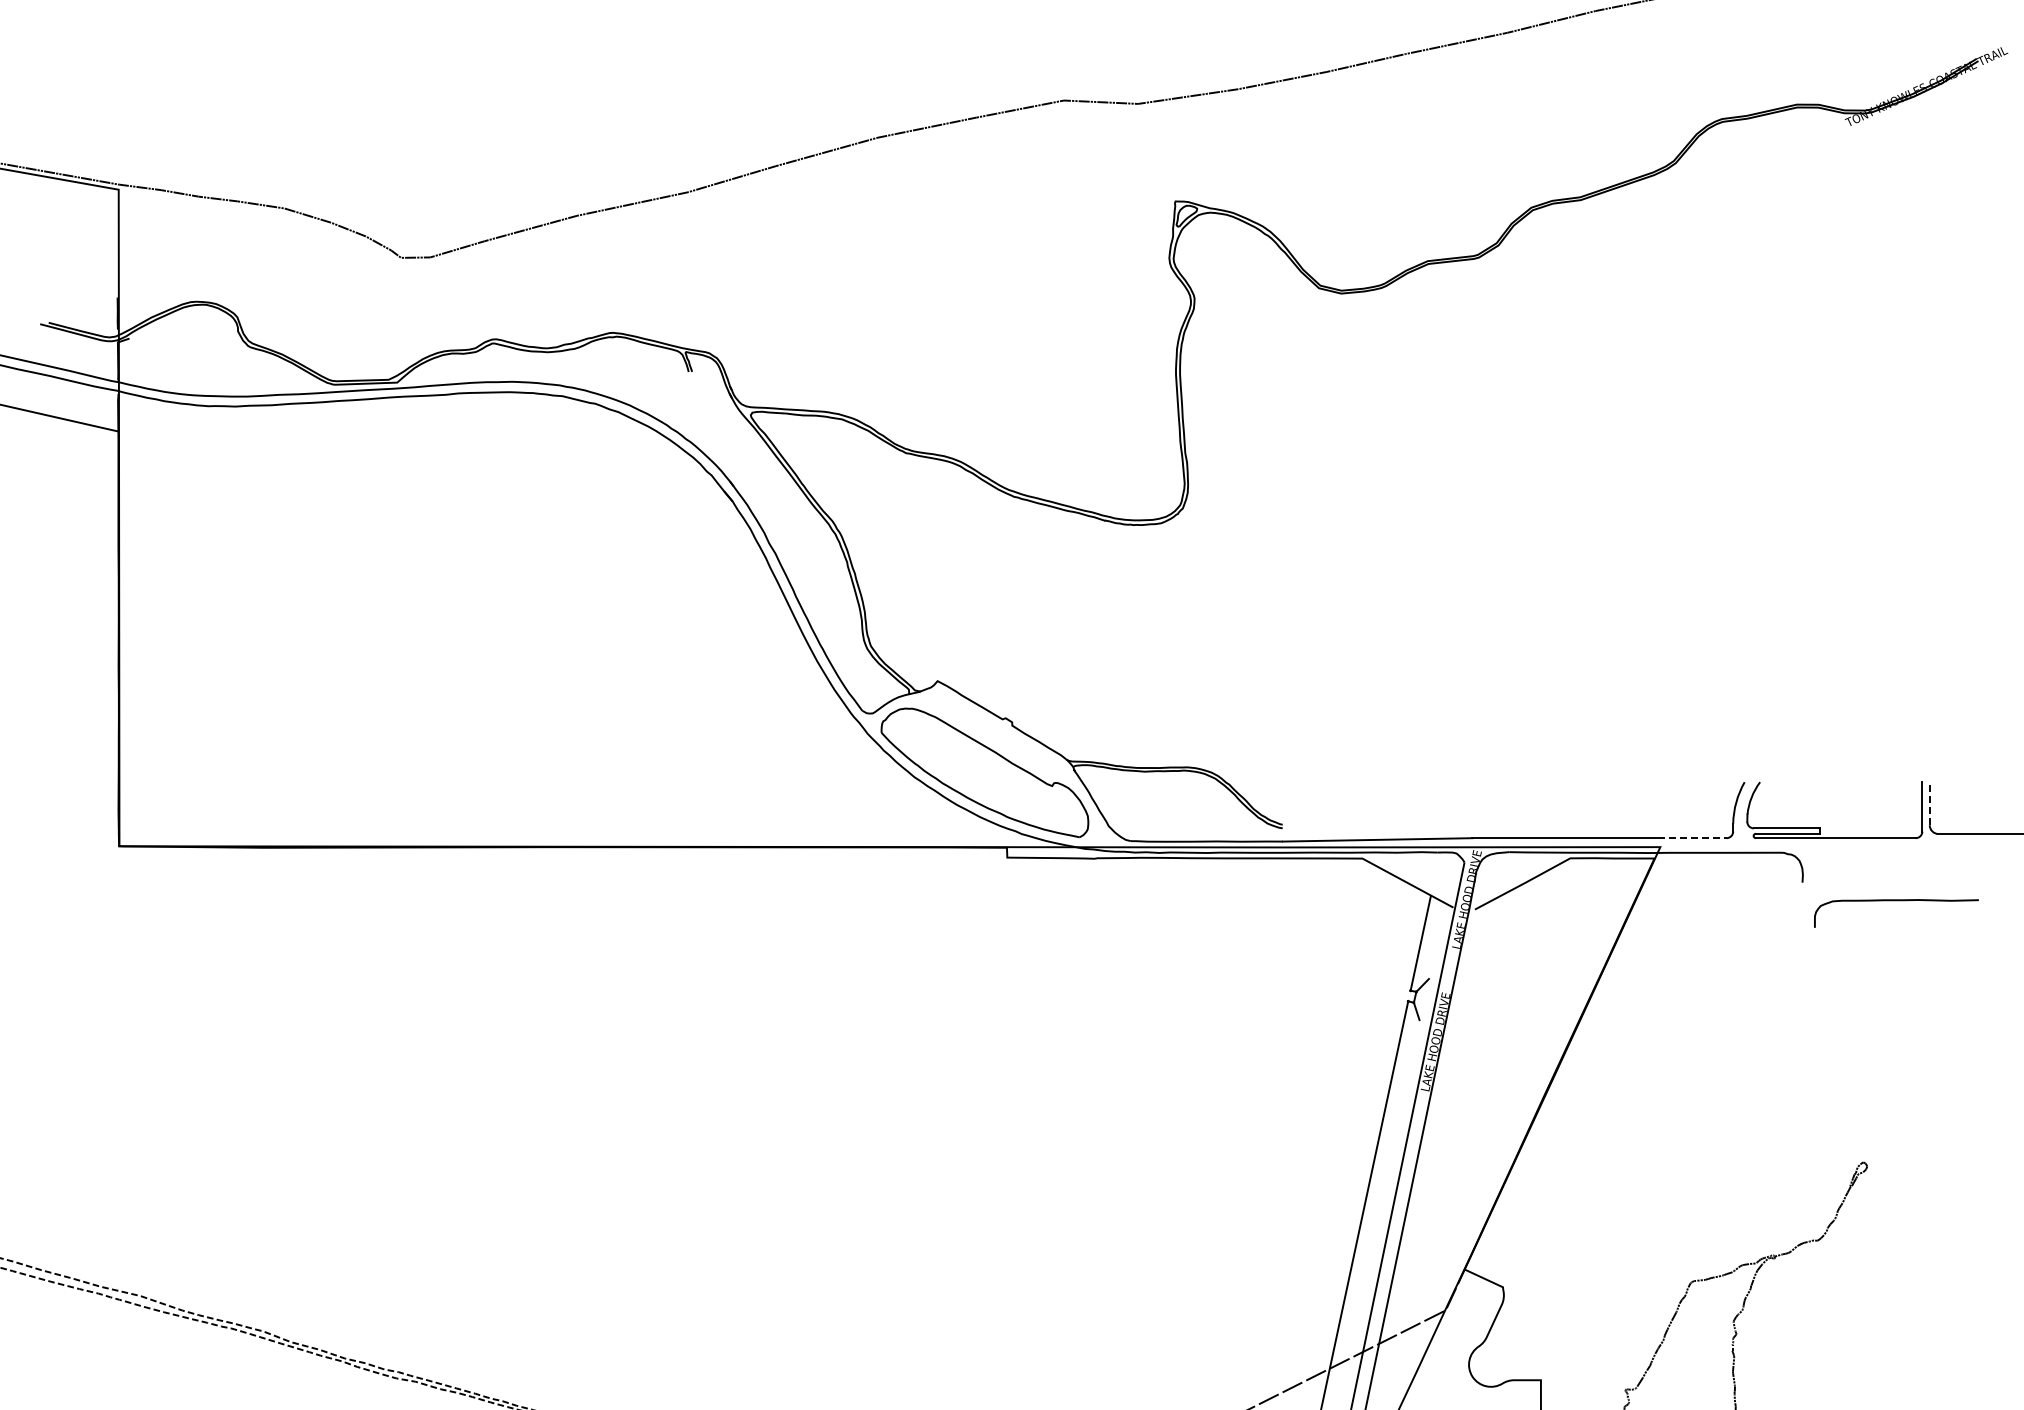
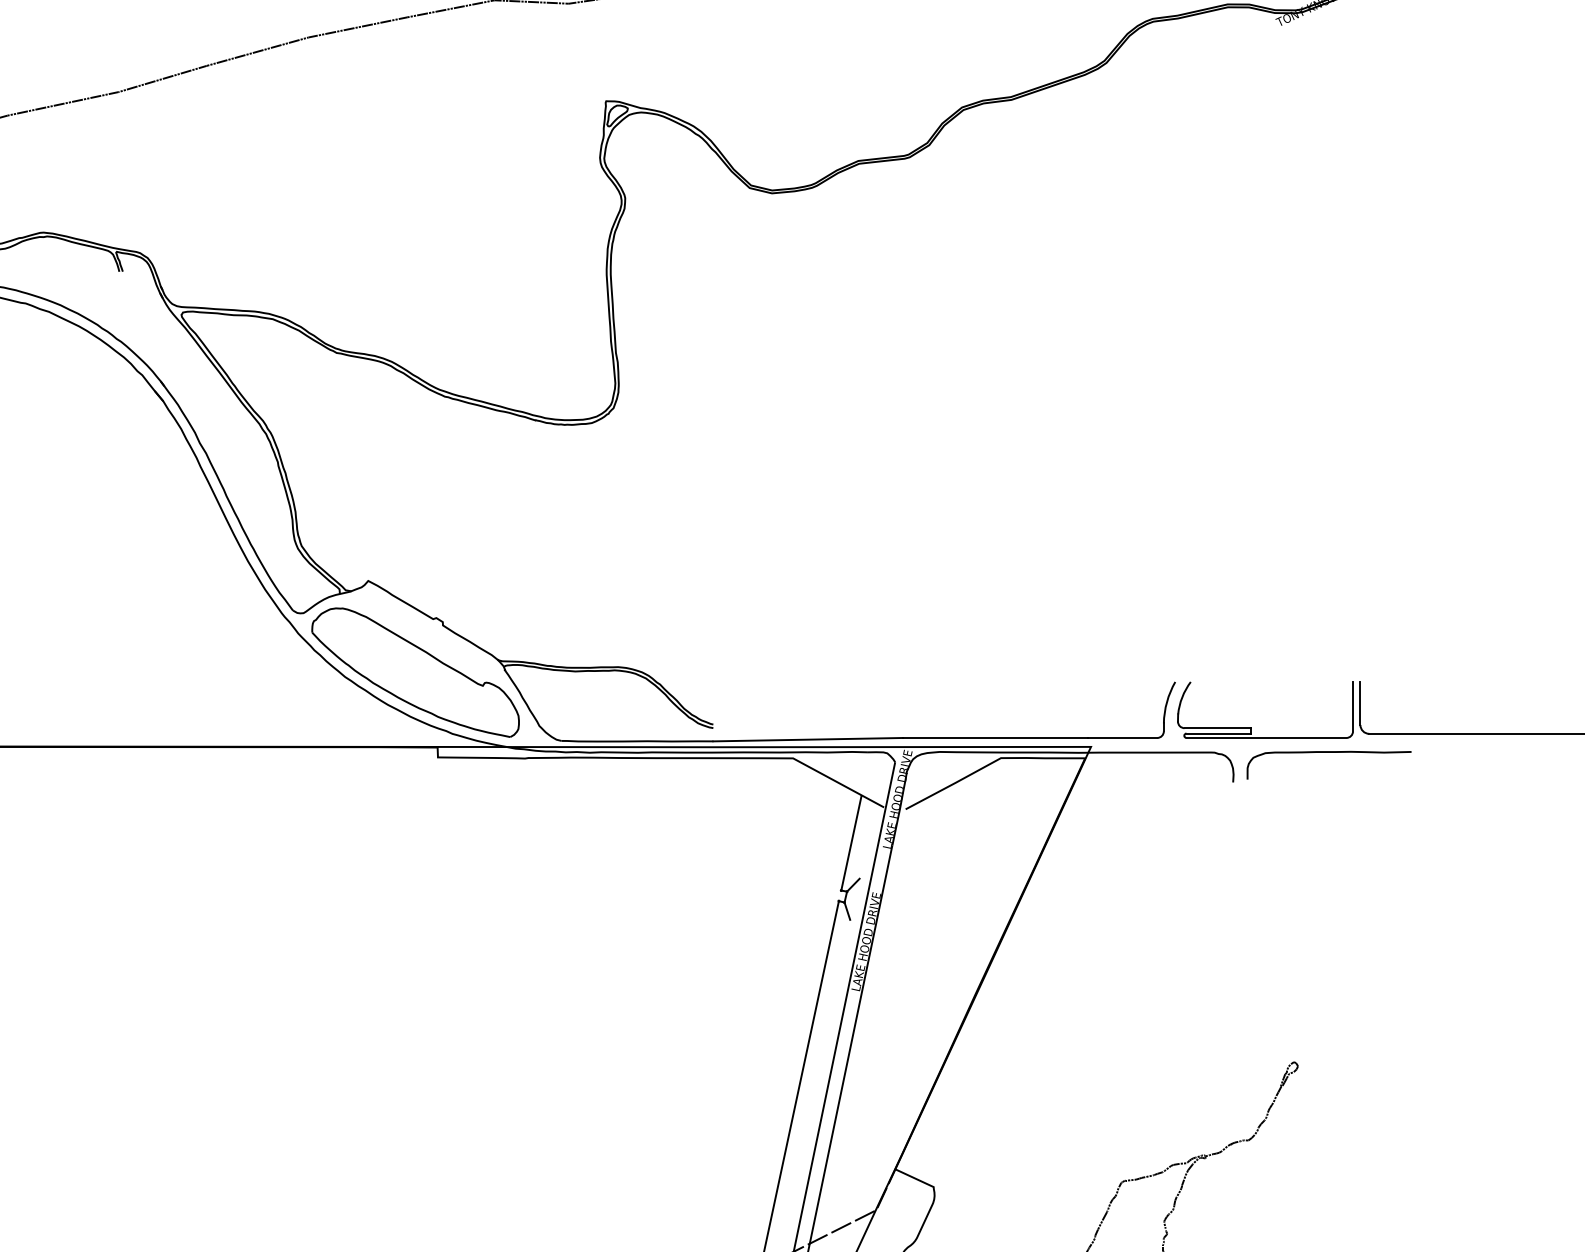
line: (1929, 803) -> (1360, 703), dashed -> solid
line: (1692, 838) -> (1123, 738), dashed -> solid
curve: (1896, 901) -> (1329, 753), moved

